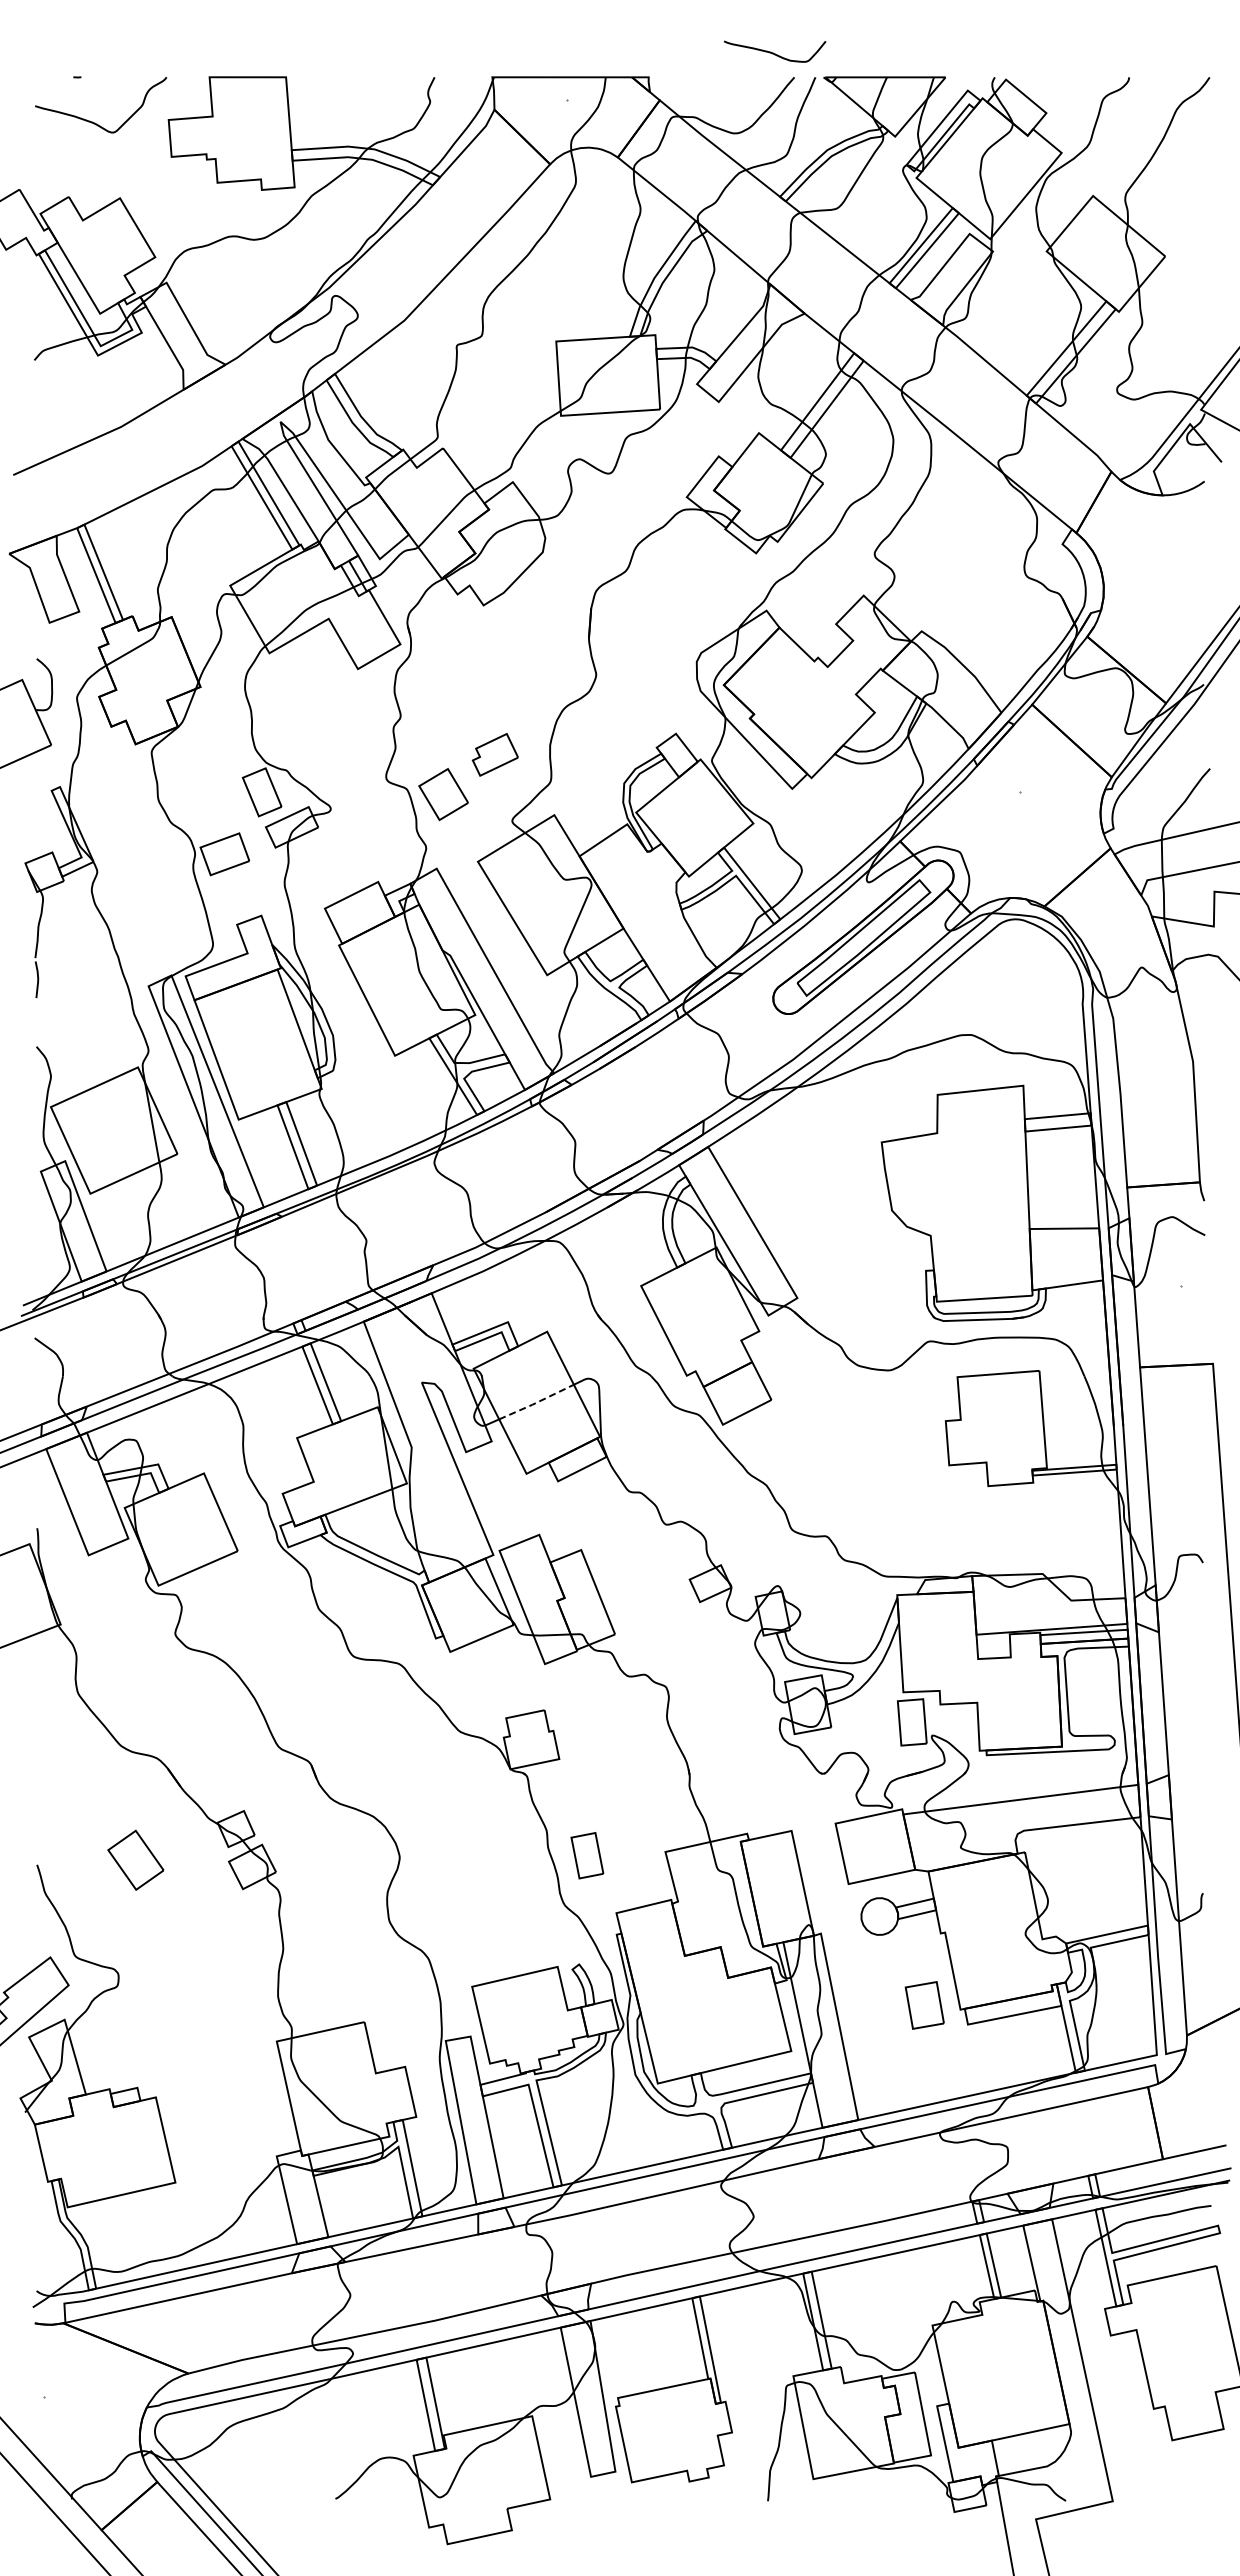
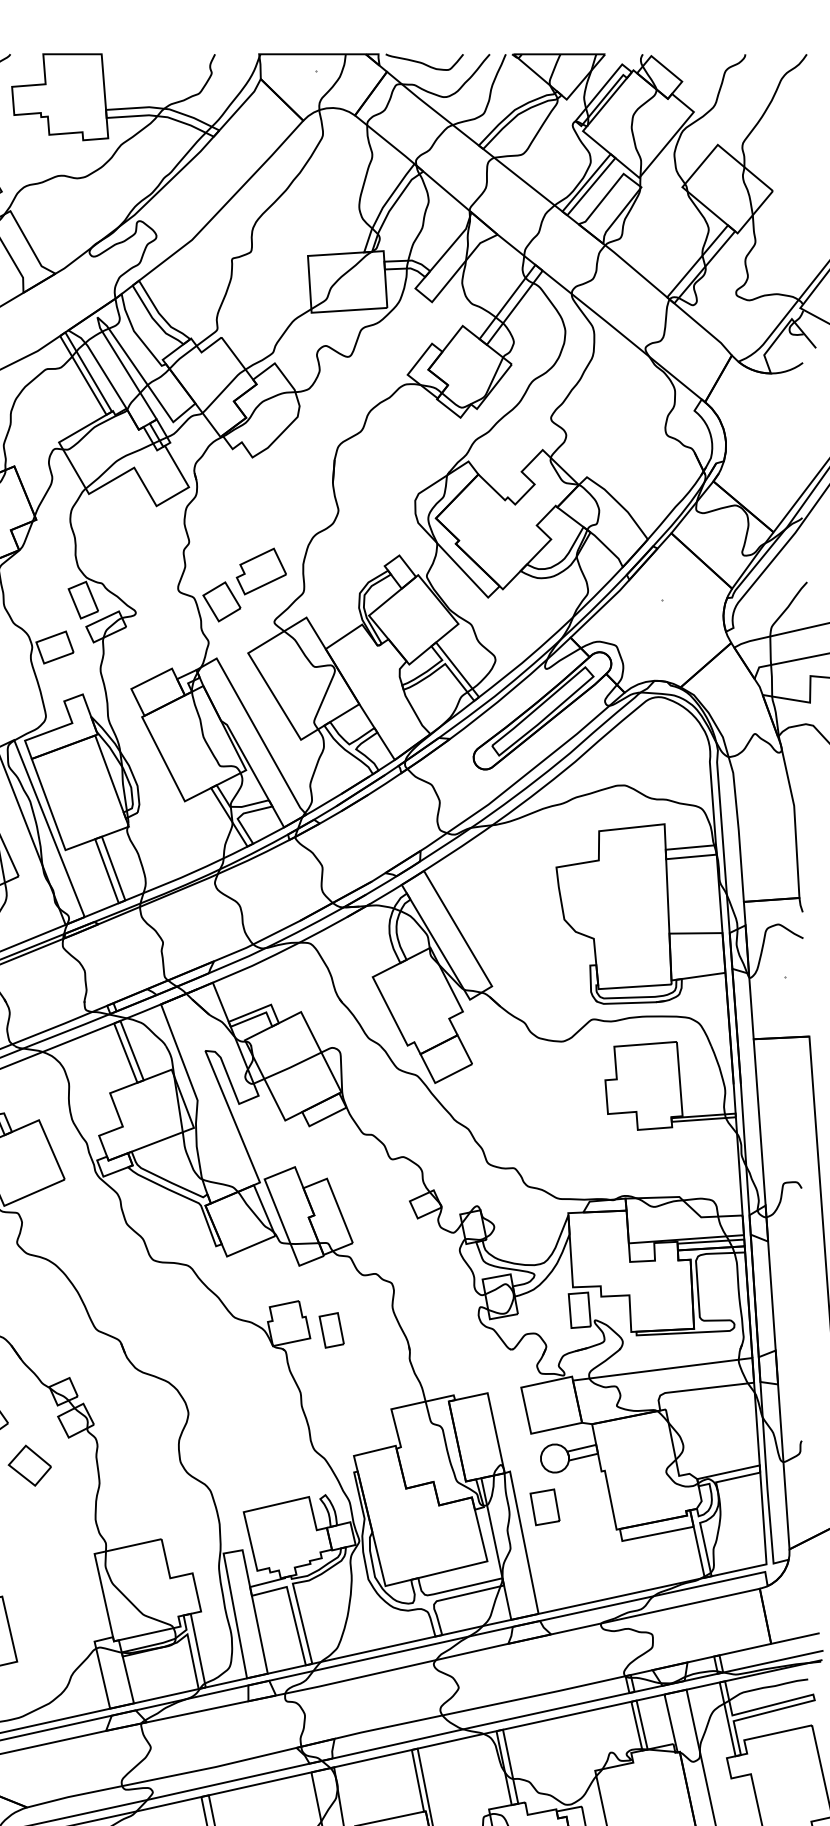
curve: (775, 53) -> (424, 63), moved
part: (495, 754) -> (261, 571), size x1.43
line: (536, 1402) -> (292, 1066), dashed -> solid
part: (587, 1855) -> (331, 1330), moved
part: (191, 1925) -> (29, 1465), added
part: (924, 2005) -> (544, 1507), moved

